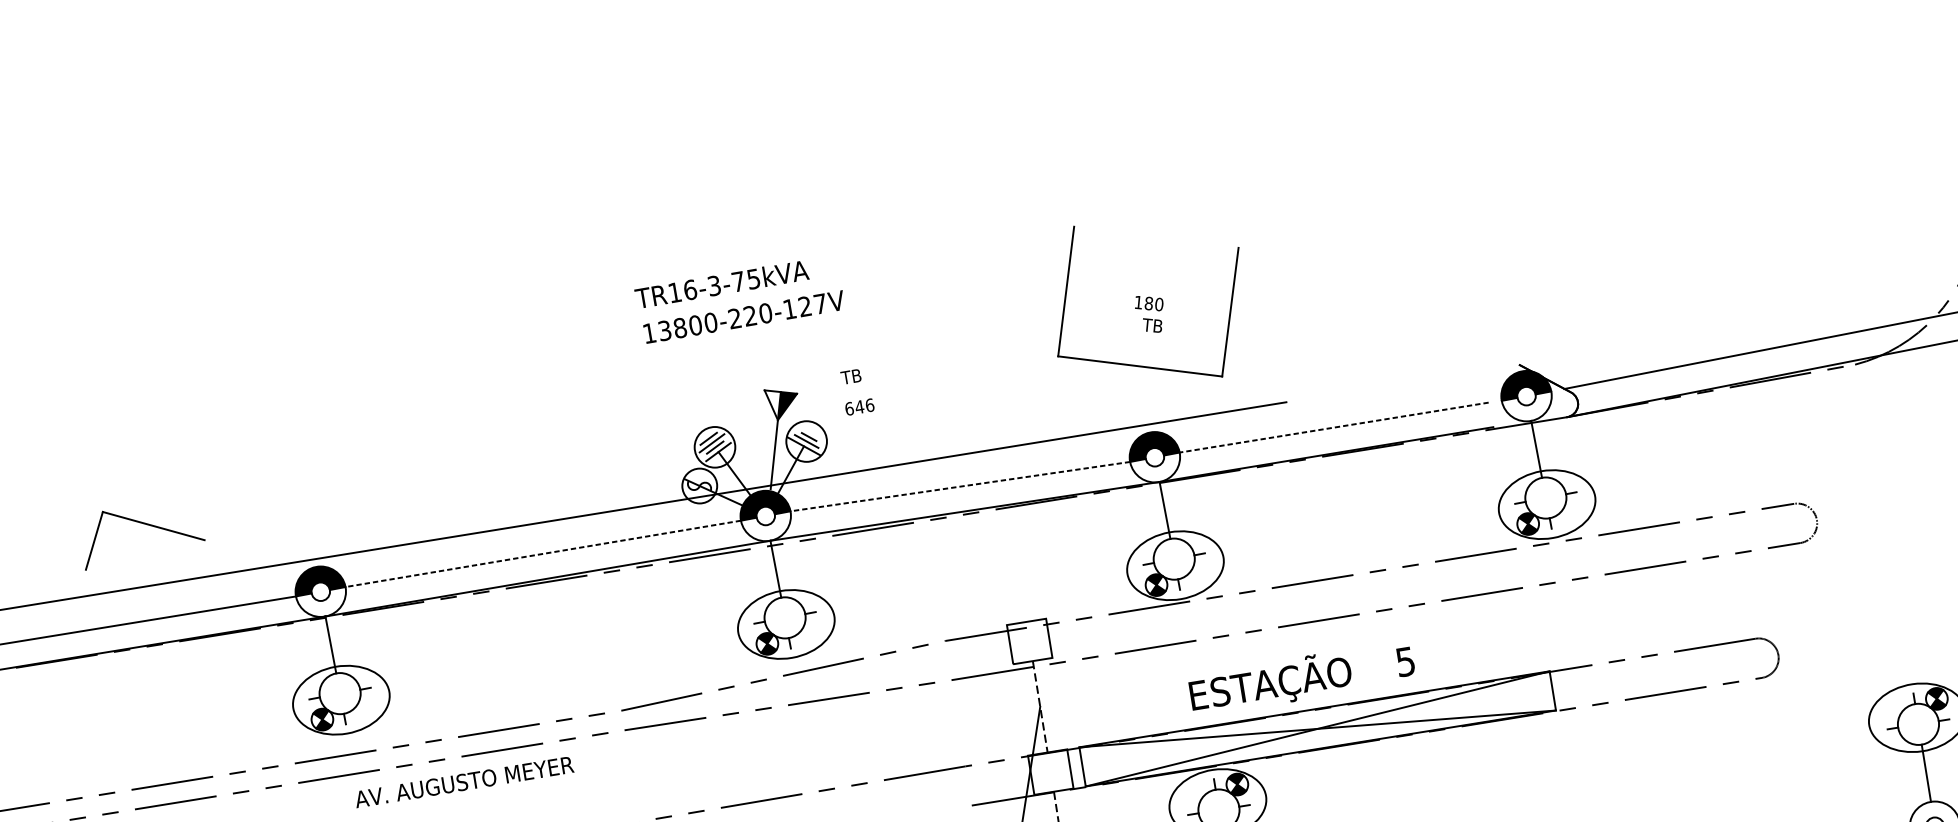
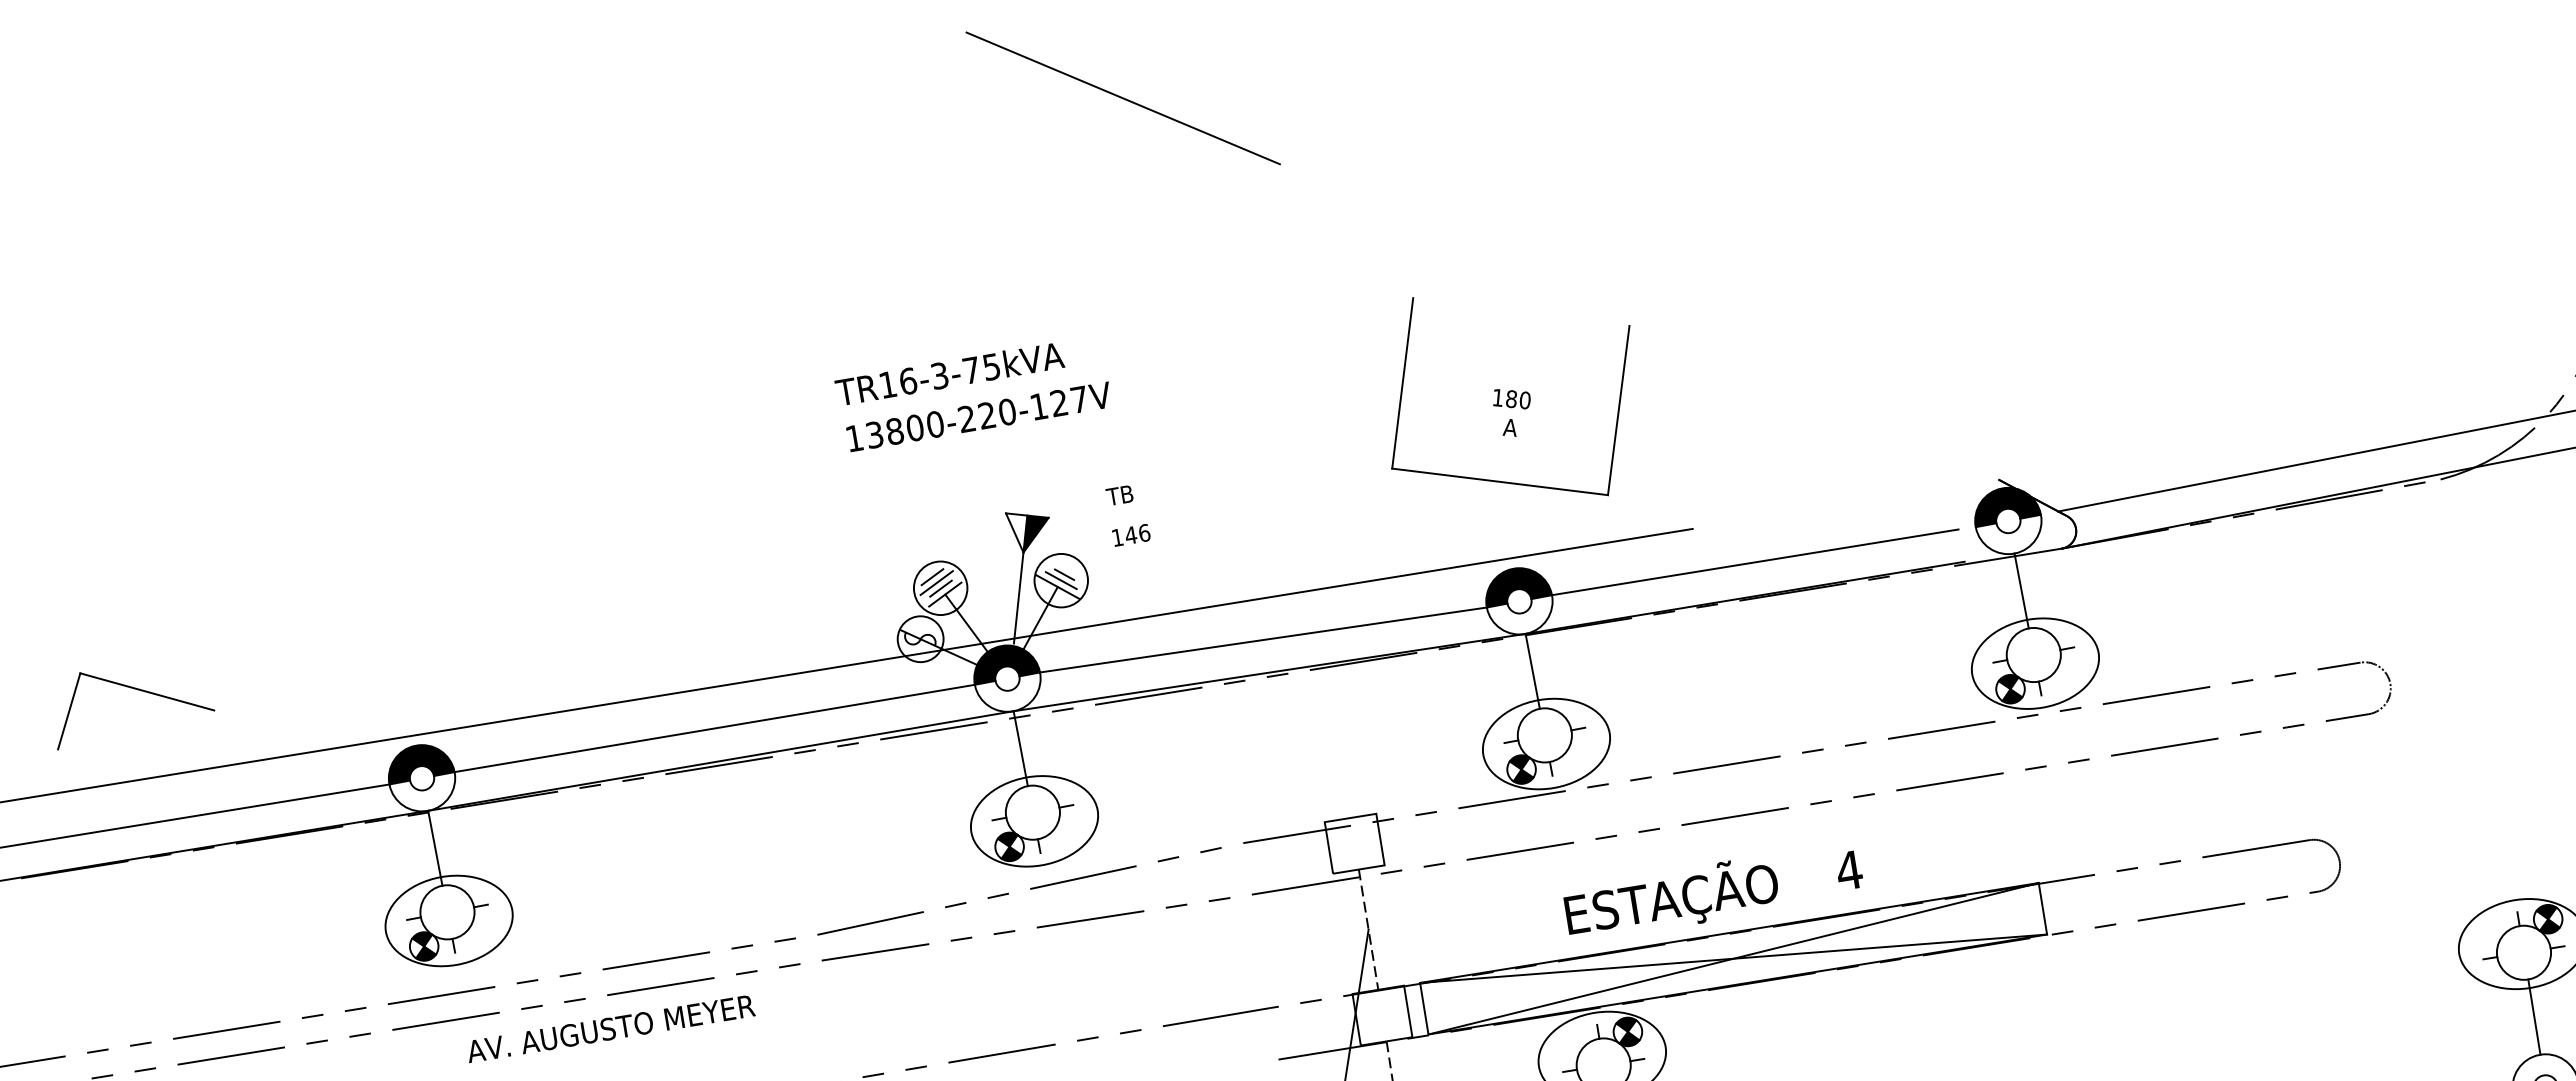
line: (853, 75) -> (1122, 98), added
text: (1151, 325) -> (1515, 427), TB -> A
text: (849, 408) -> (1117, 537), 646 -> 146
line: (1334, 427) -> (1755, 562), dashed -> solid
line: (960, 487) -> (1263, 640), dashed -> solid
part: (149, 525) -> (141, 691), moved
line: (543, 553) -> (714, 728), dashed -> solid
text: (1405, 661) -> (1849, 870), 5 -> 4

